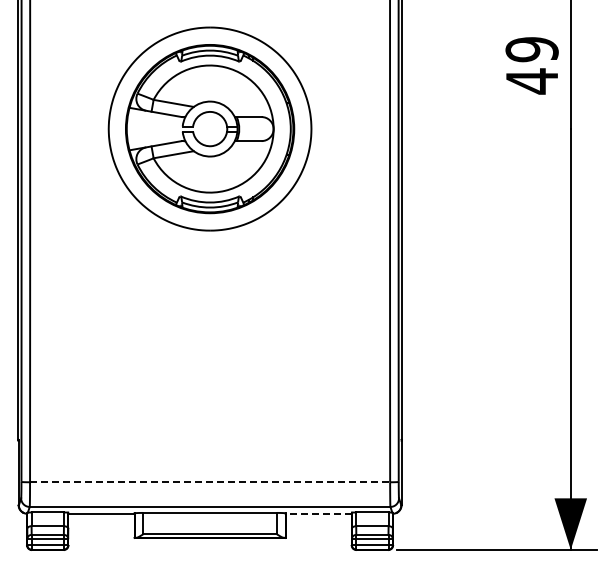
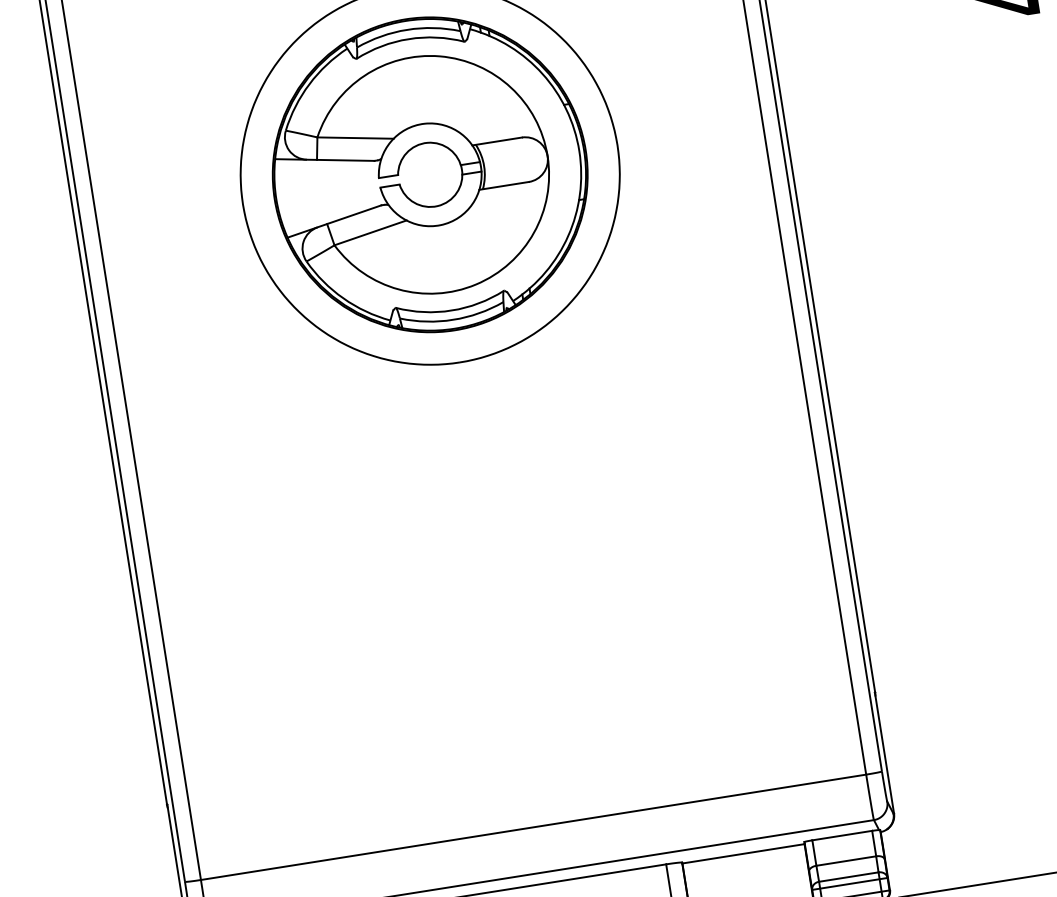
line: (210, 482) -> (534, 827), dashed -> solid
line: (318, 513) -> (742, 853), dashed -> solid

